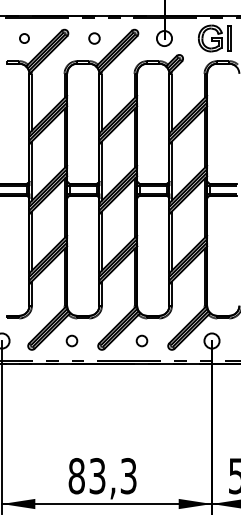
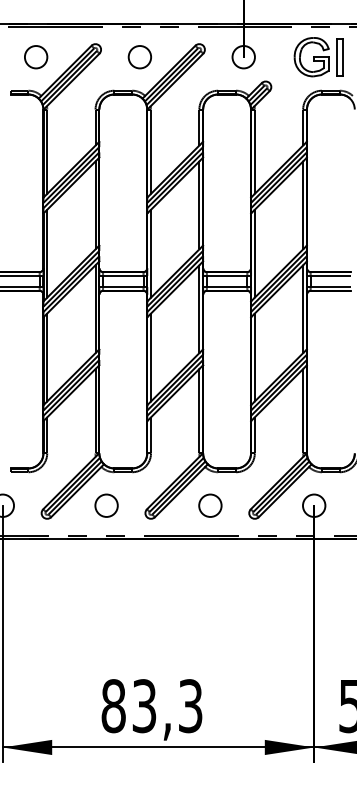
circle: (24, 38) -> (36, 57), size x1.67
circle: (94, 38) -> (139, 57), size x1.43
circle: (71, 340) -> (105, 504), size x1.43
circle: (141, 340) -> (209, 504), size x1.43

